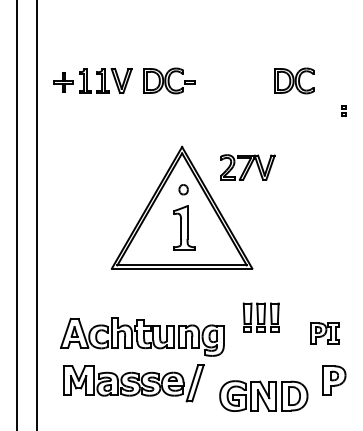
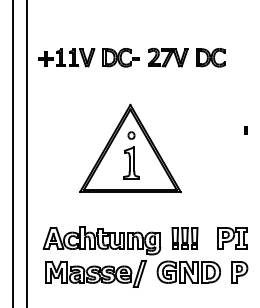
part: (342, 111) -> (245, 130), moved
part: (247, 167) -> (168, 57), moved
part: (260, 318) -> (184, 238), moved
part: (324, 333) -> (232, 238), size x1.43
part: (263, 395) -> (188, 271), moved

